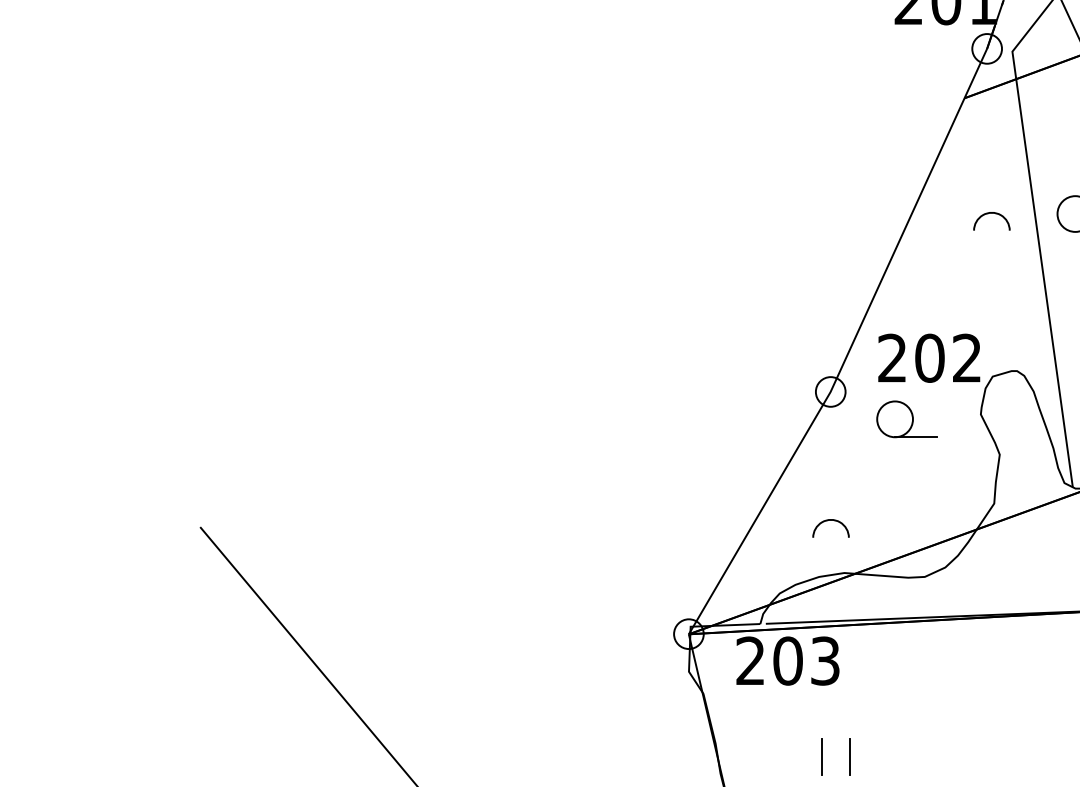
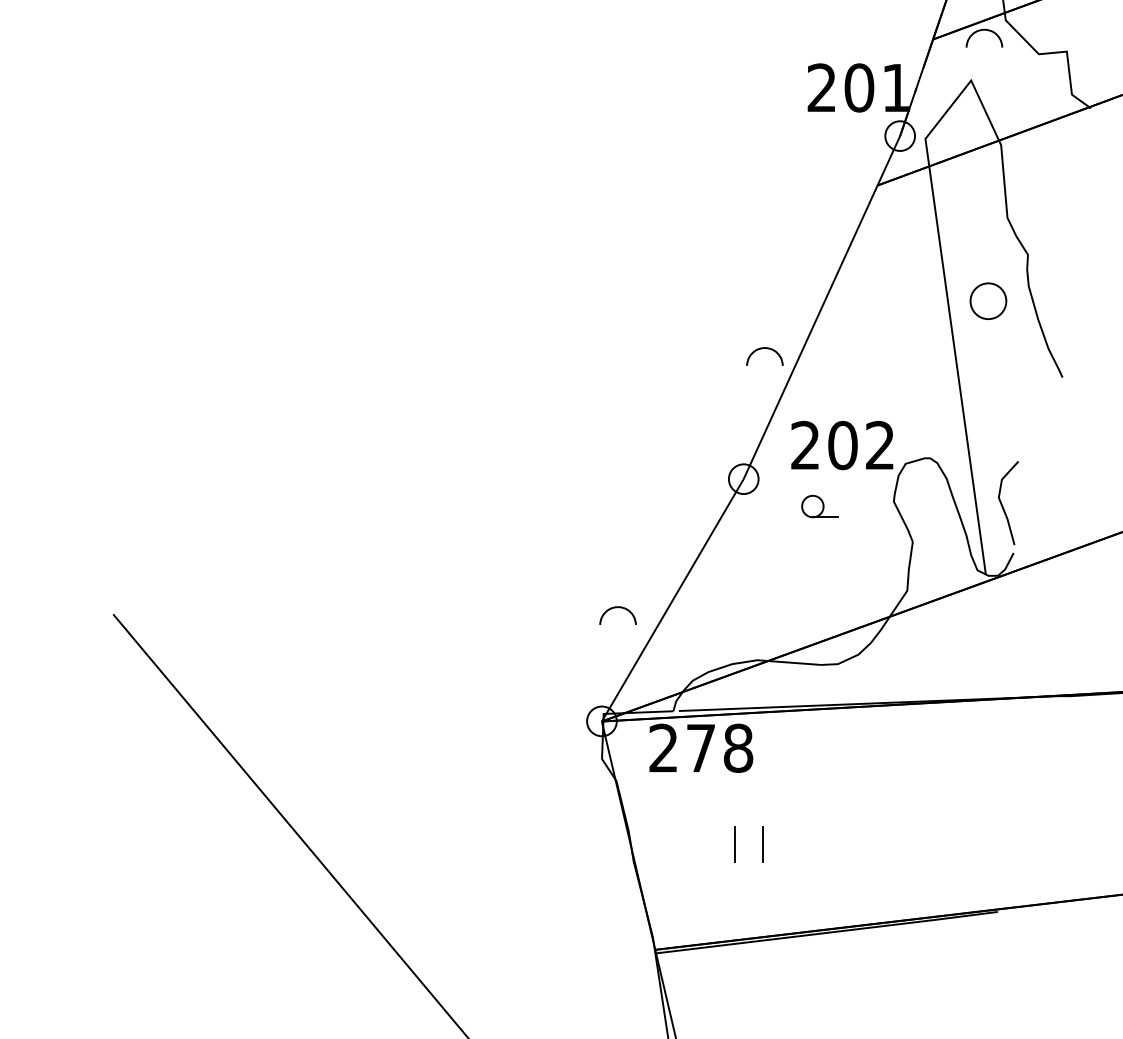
part: (989, 214) -> (762, 349), moved
part: (906, 419) -> (819, 506), size x0.6
part: (830, 521) -> (617, 608), moved
text: (806, 660) -> (719, 747), 203 -> 278

